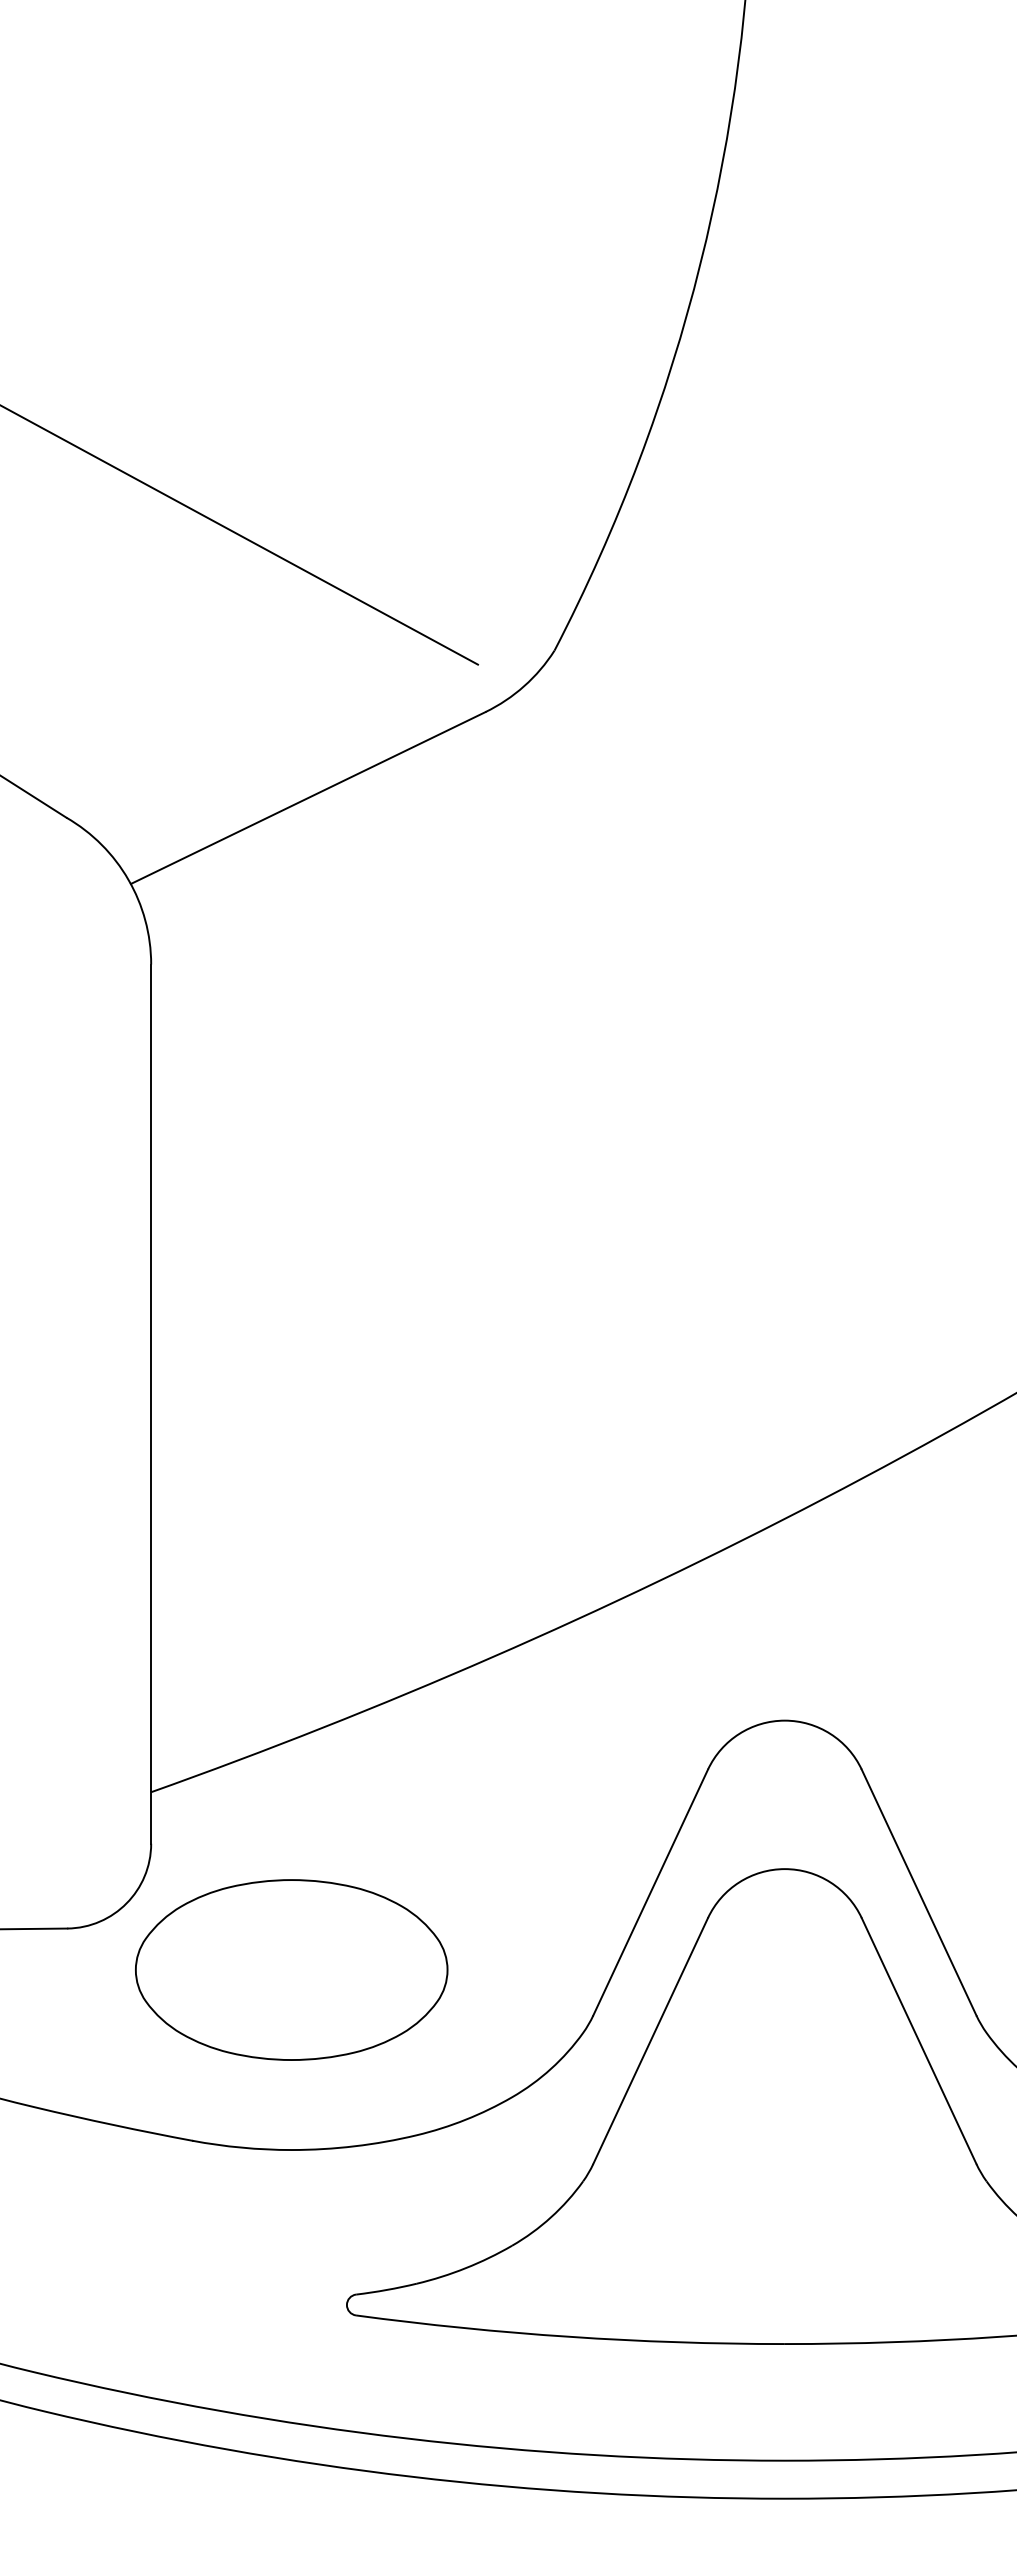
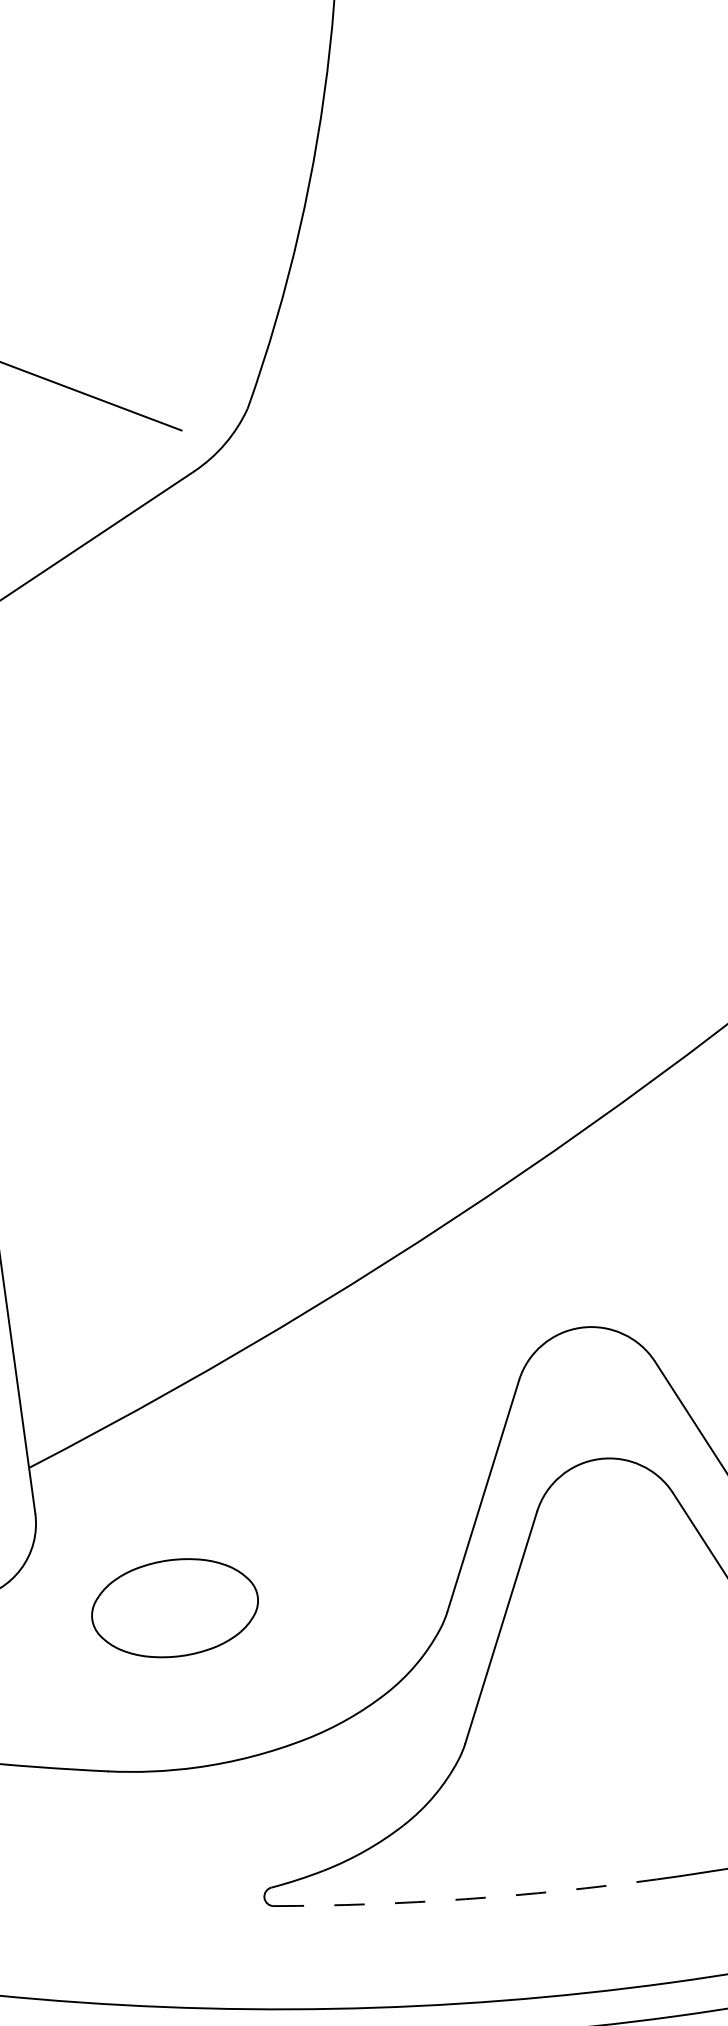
part: (291, 1969) -> (174, 1607), size x0.6
arc: (570, 2336) -> (466, 1898), solid -> dashed

